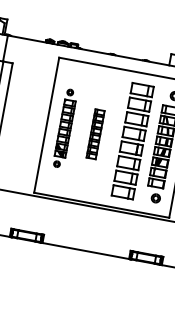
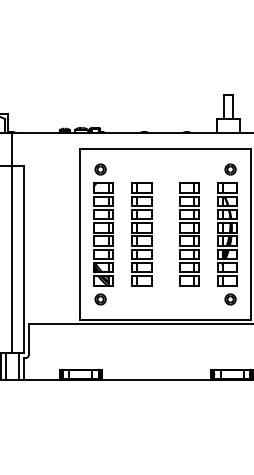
part: (64, 128) -> (102, 234), size x1.43
part: (95, 134) -> (141, 234), size x1.67
part: (133, 141) -> (189, 234), size x0.71

